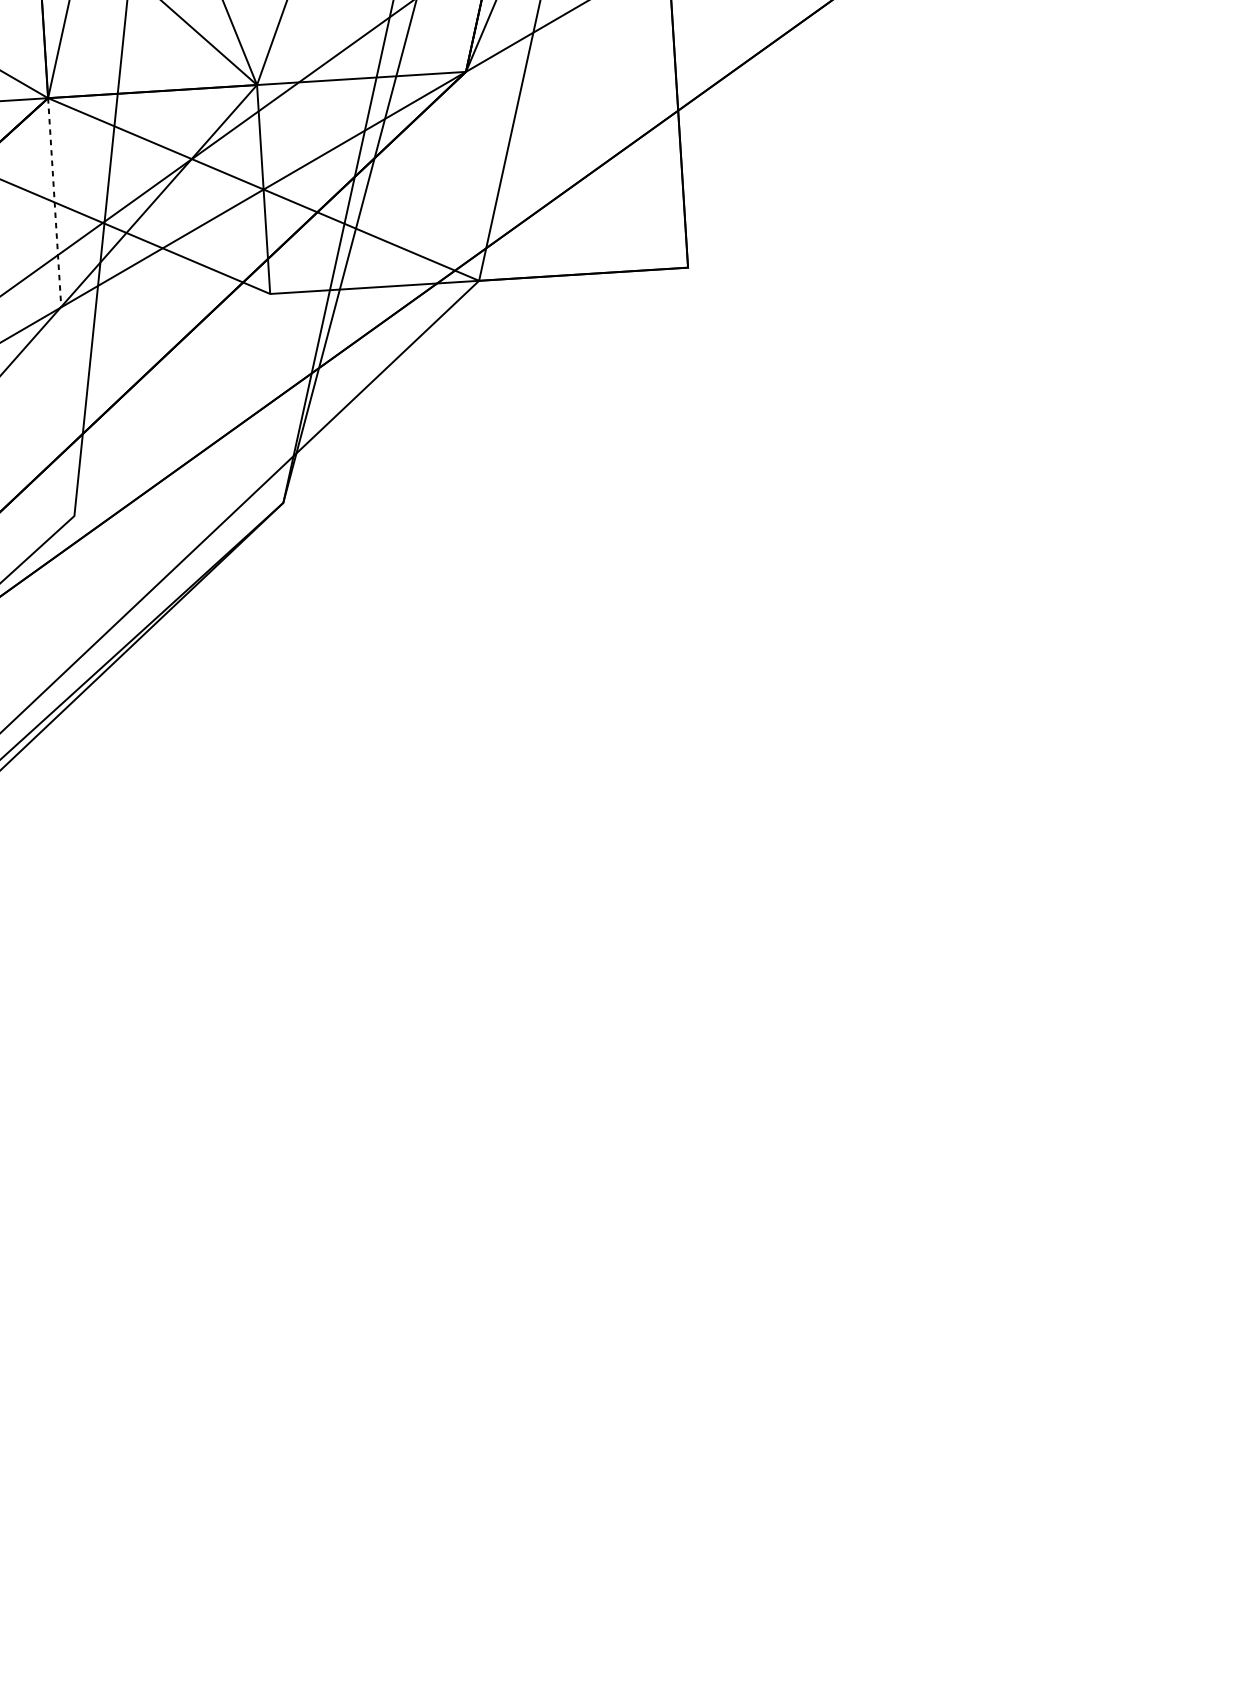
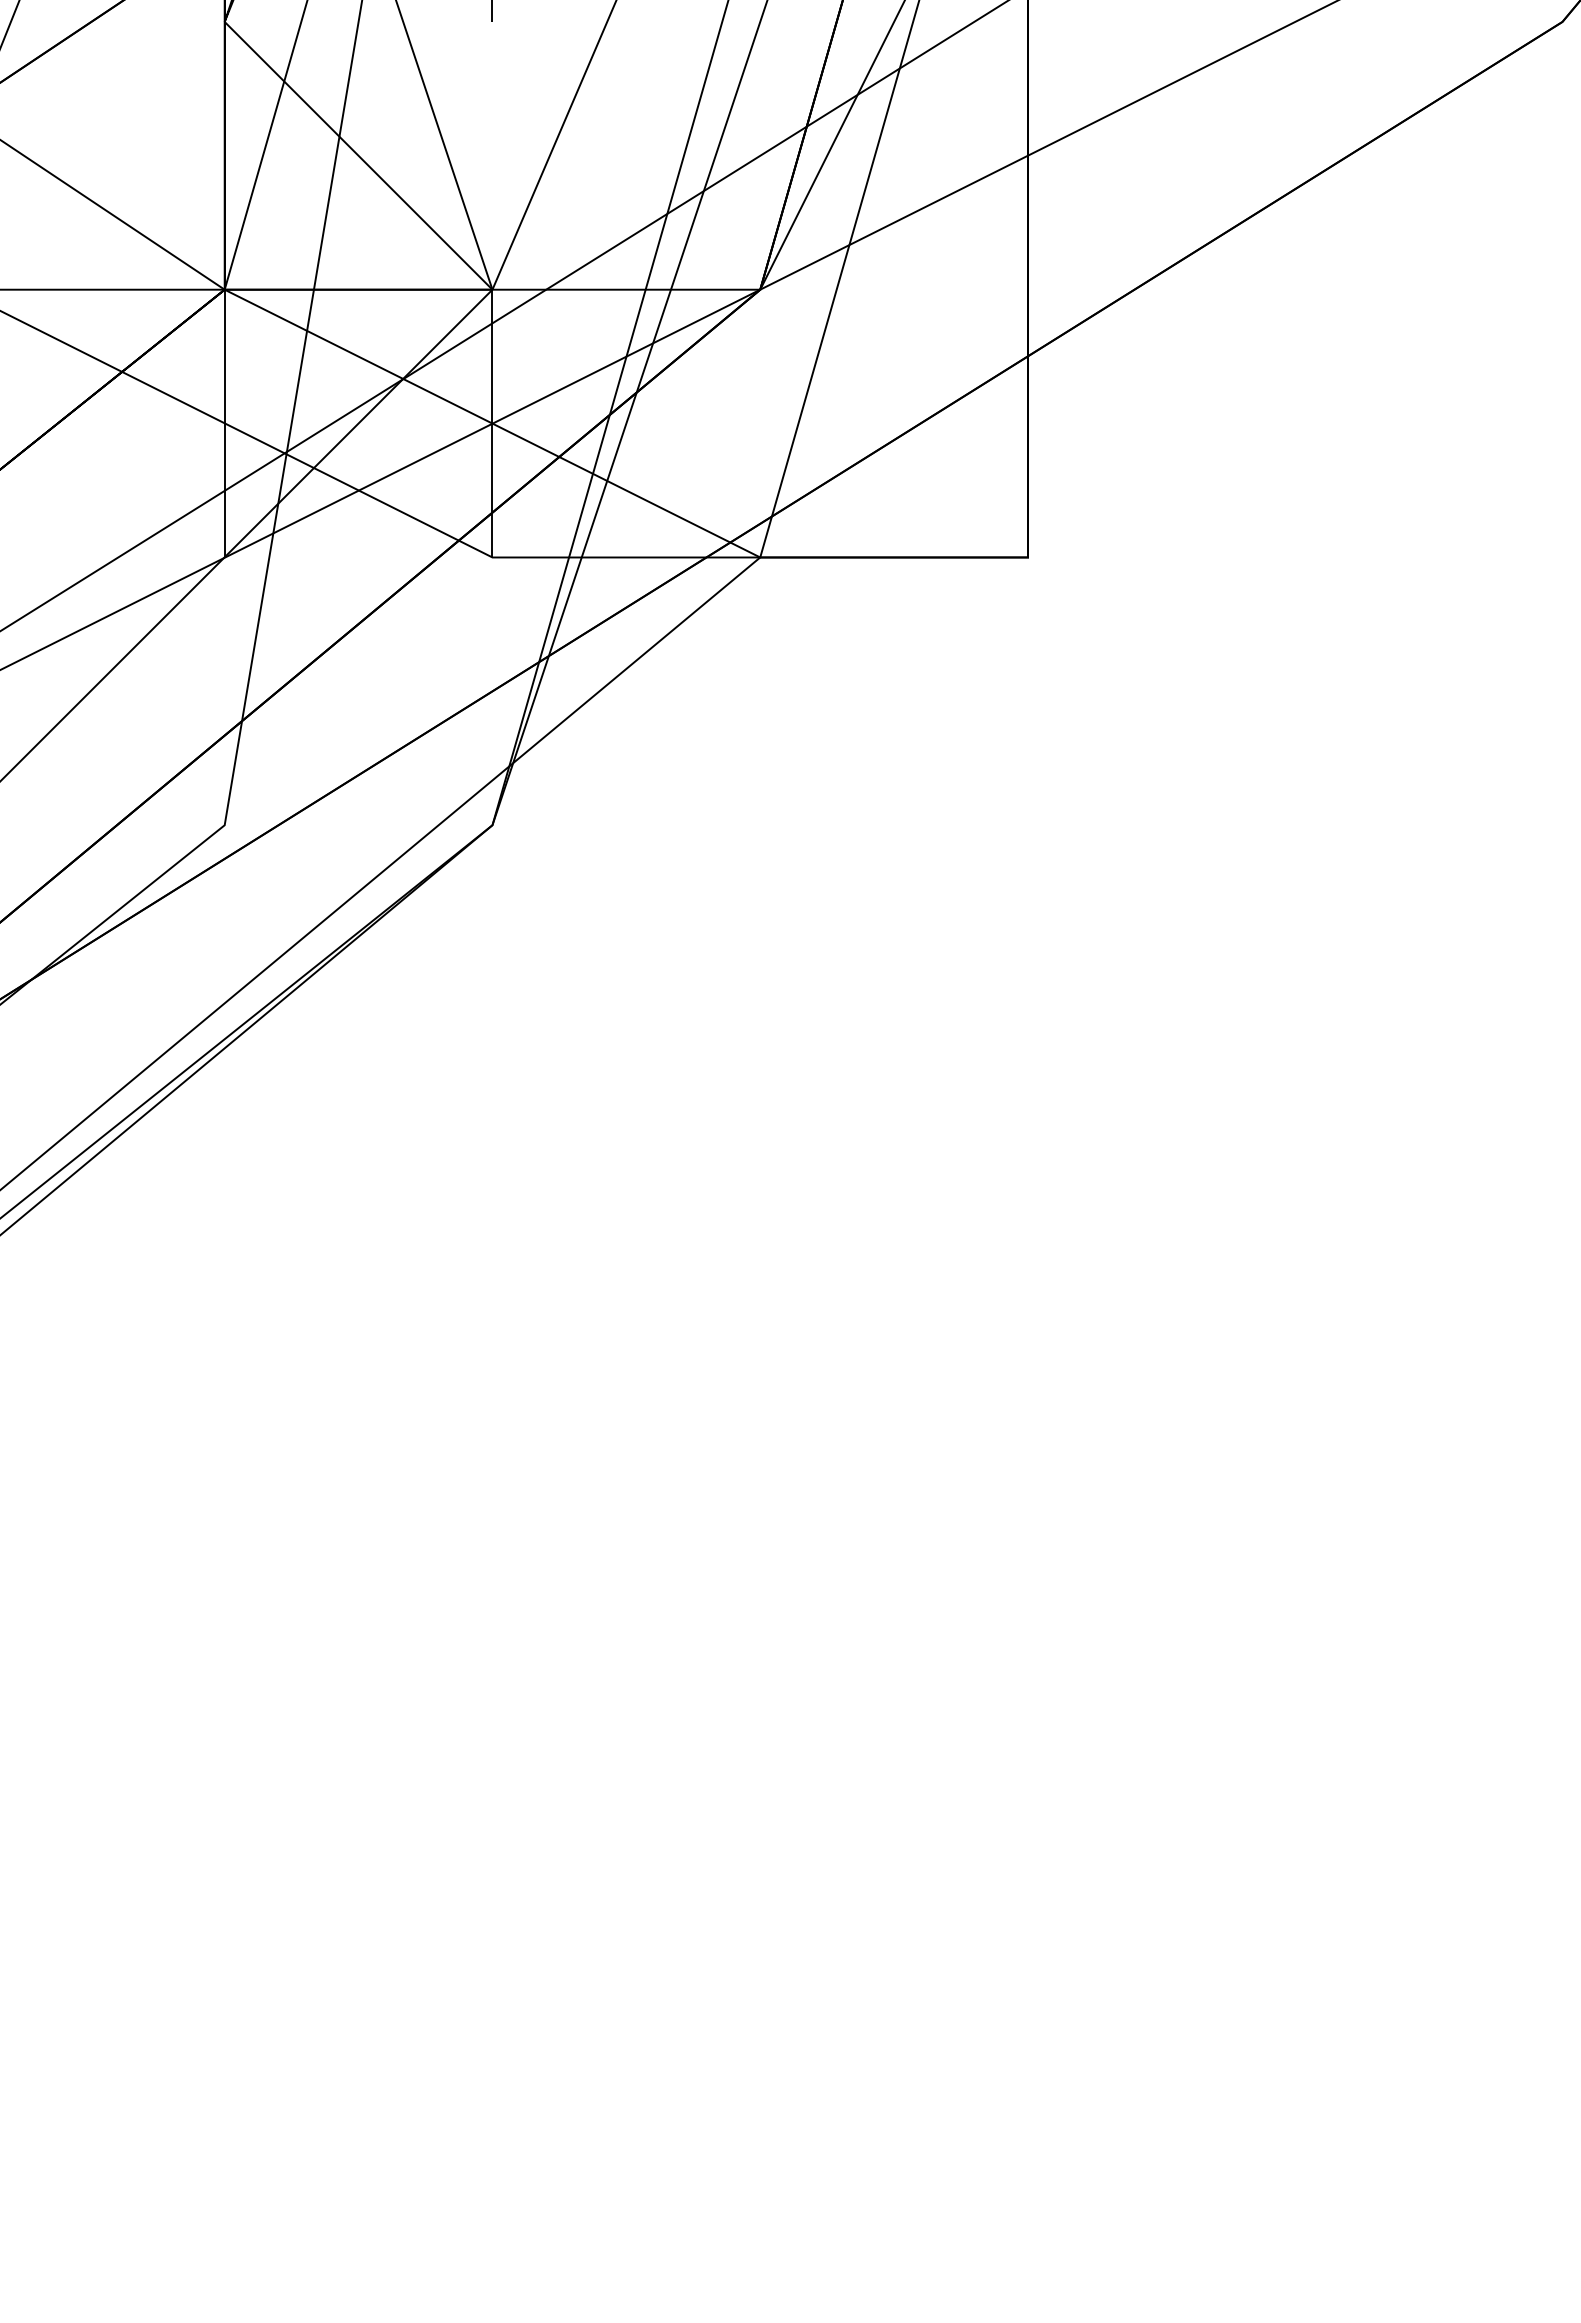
line: (54, 202) -> (224, 423), dashed -> solid

